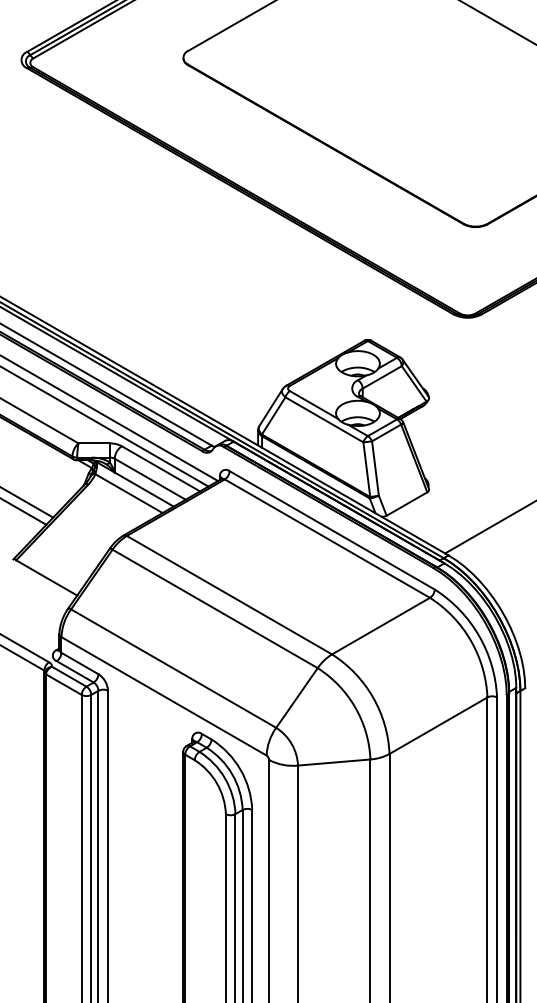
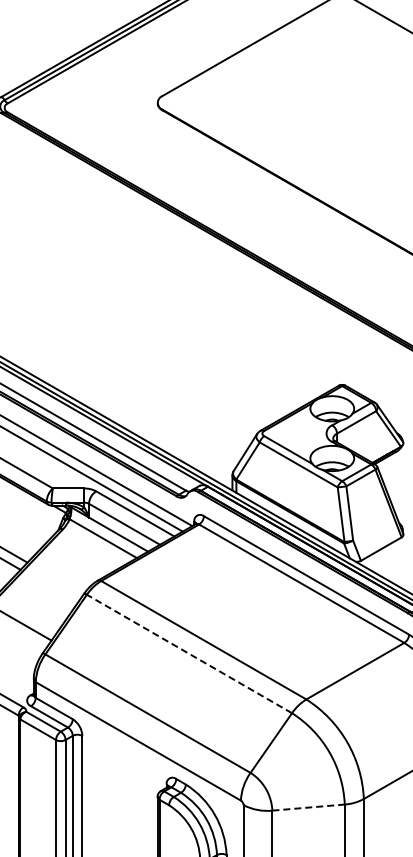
line: (214, 608) -> (188, 653), solid -> dashed
line: (334, 762) -> (308, 807), solid -> dashed

